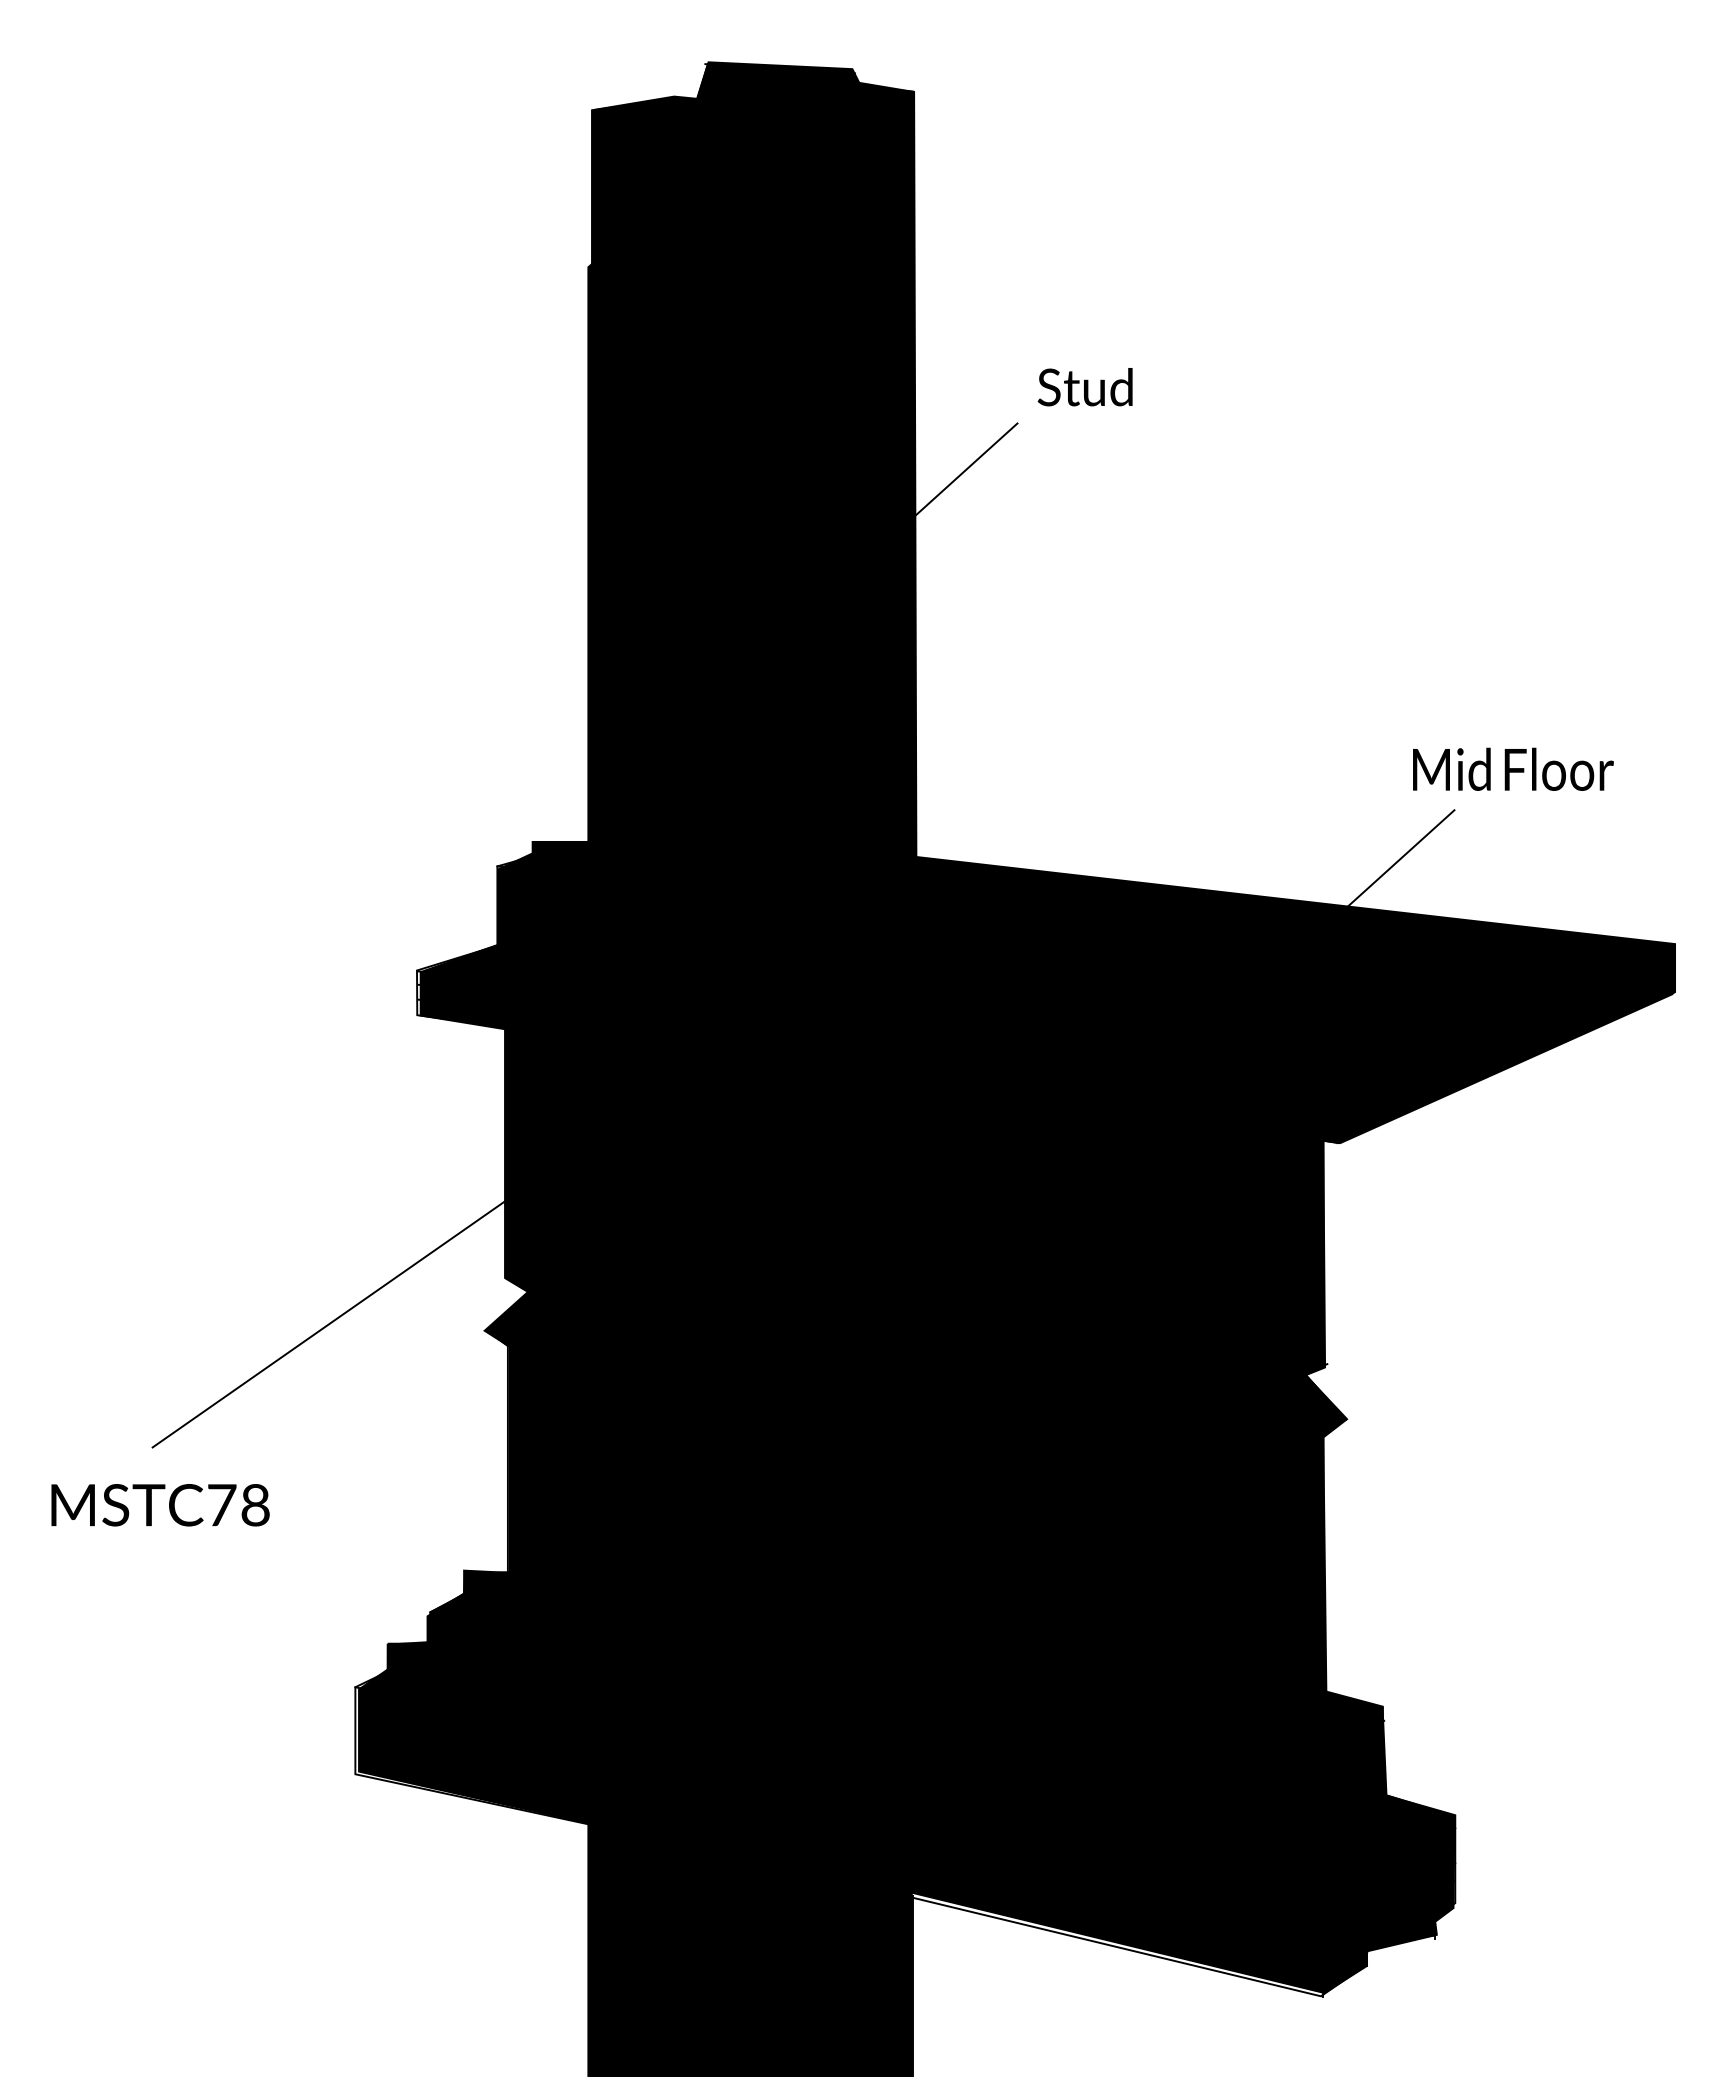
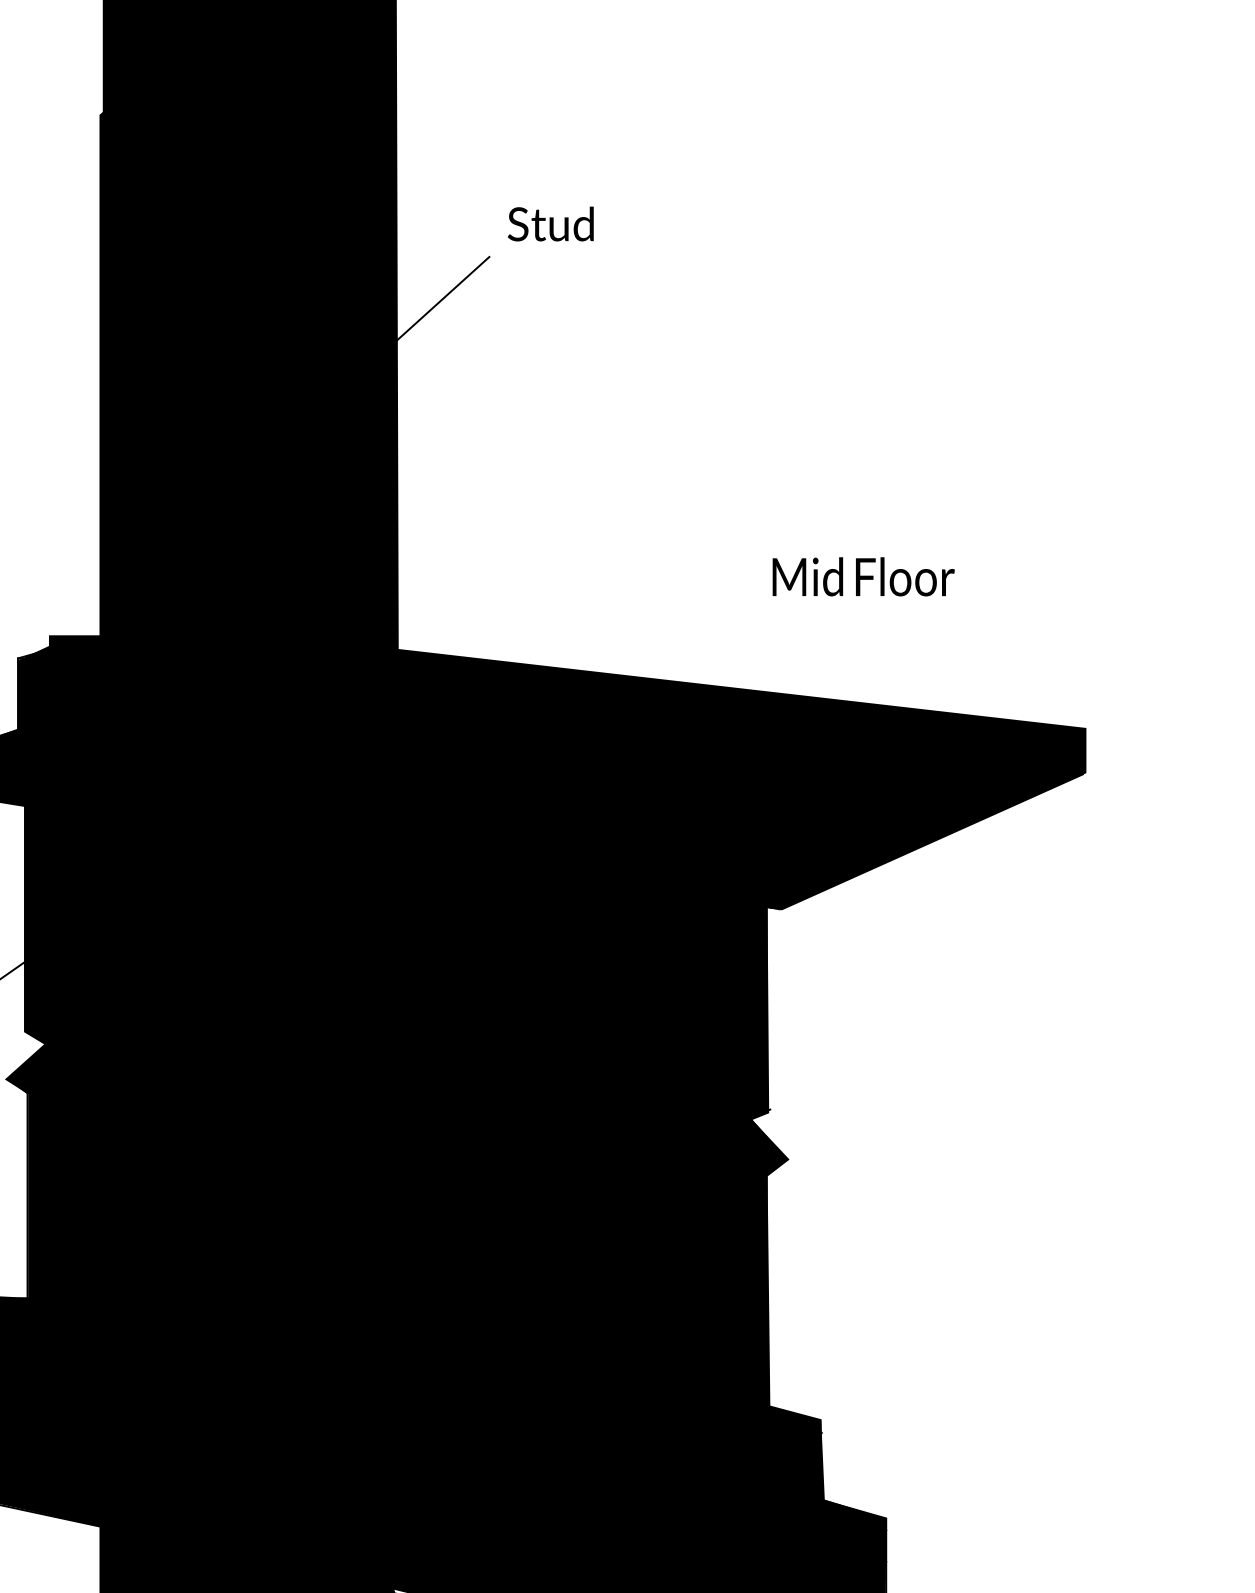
text: (1513, 768) -> (863, 576), moved
line: (1400, 858) -> (836, 651), removed

